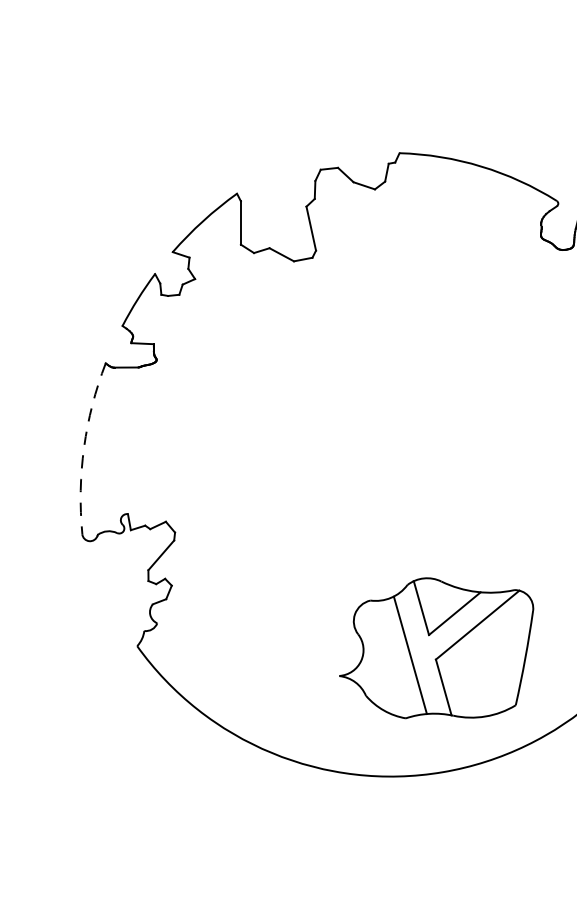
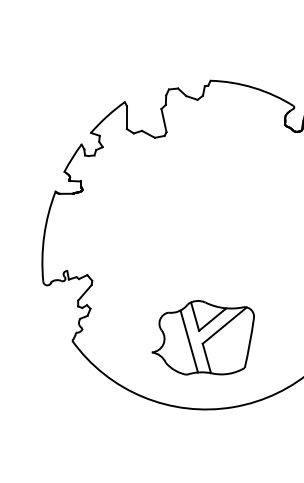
arc: (84, 446) -> (44, 235), dashed -> solid
part: (435, 647) -> (202, 337), moved

